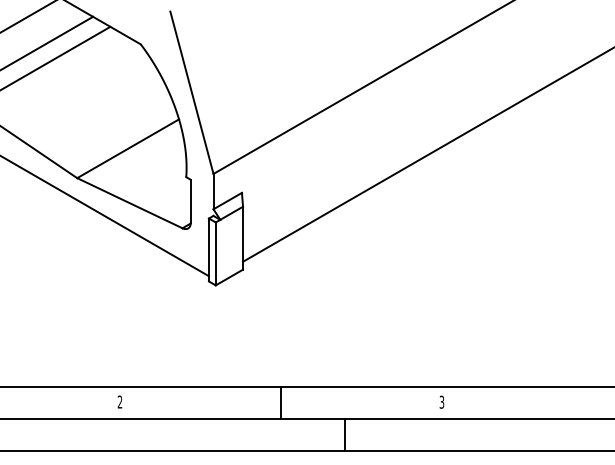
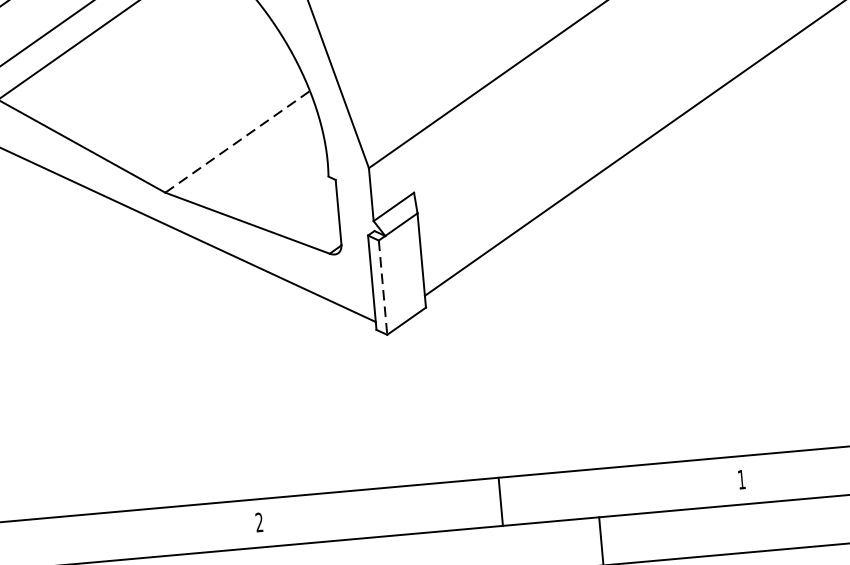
line: (128, 148) -> (238, 141), solid -> dashed
line: (215, 254) -> (382, 288), solid -> dashed
text: (441, 401) -> (740, 478), 3 -> 1

